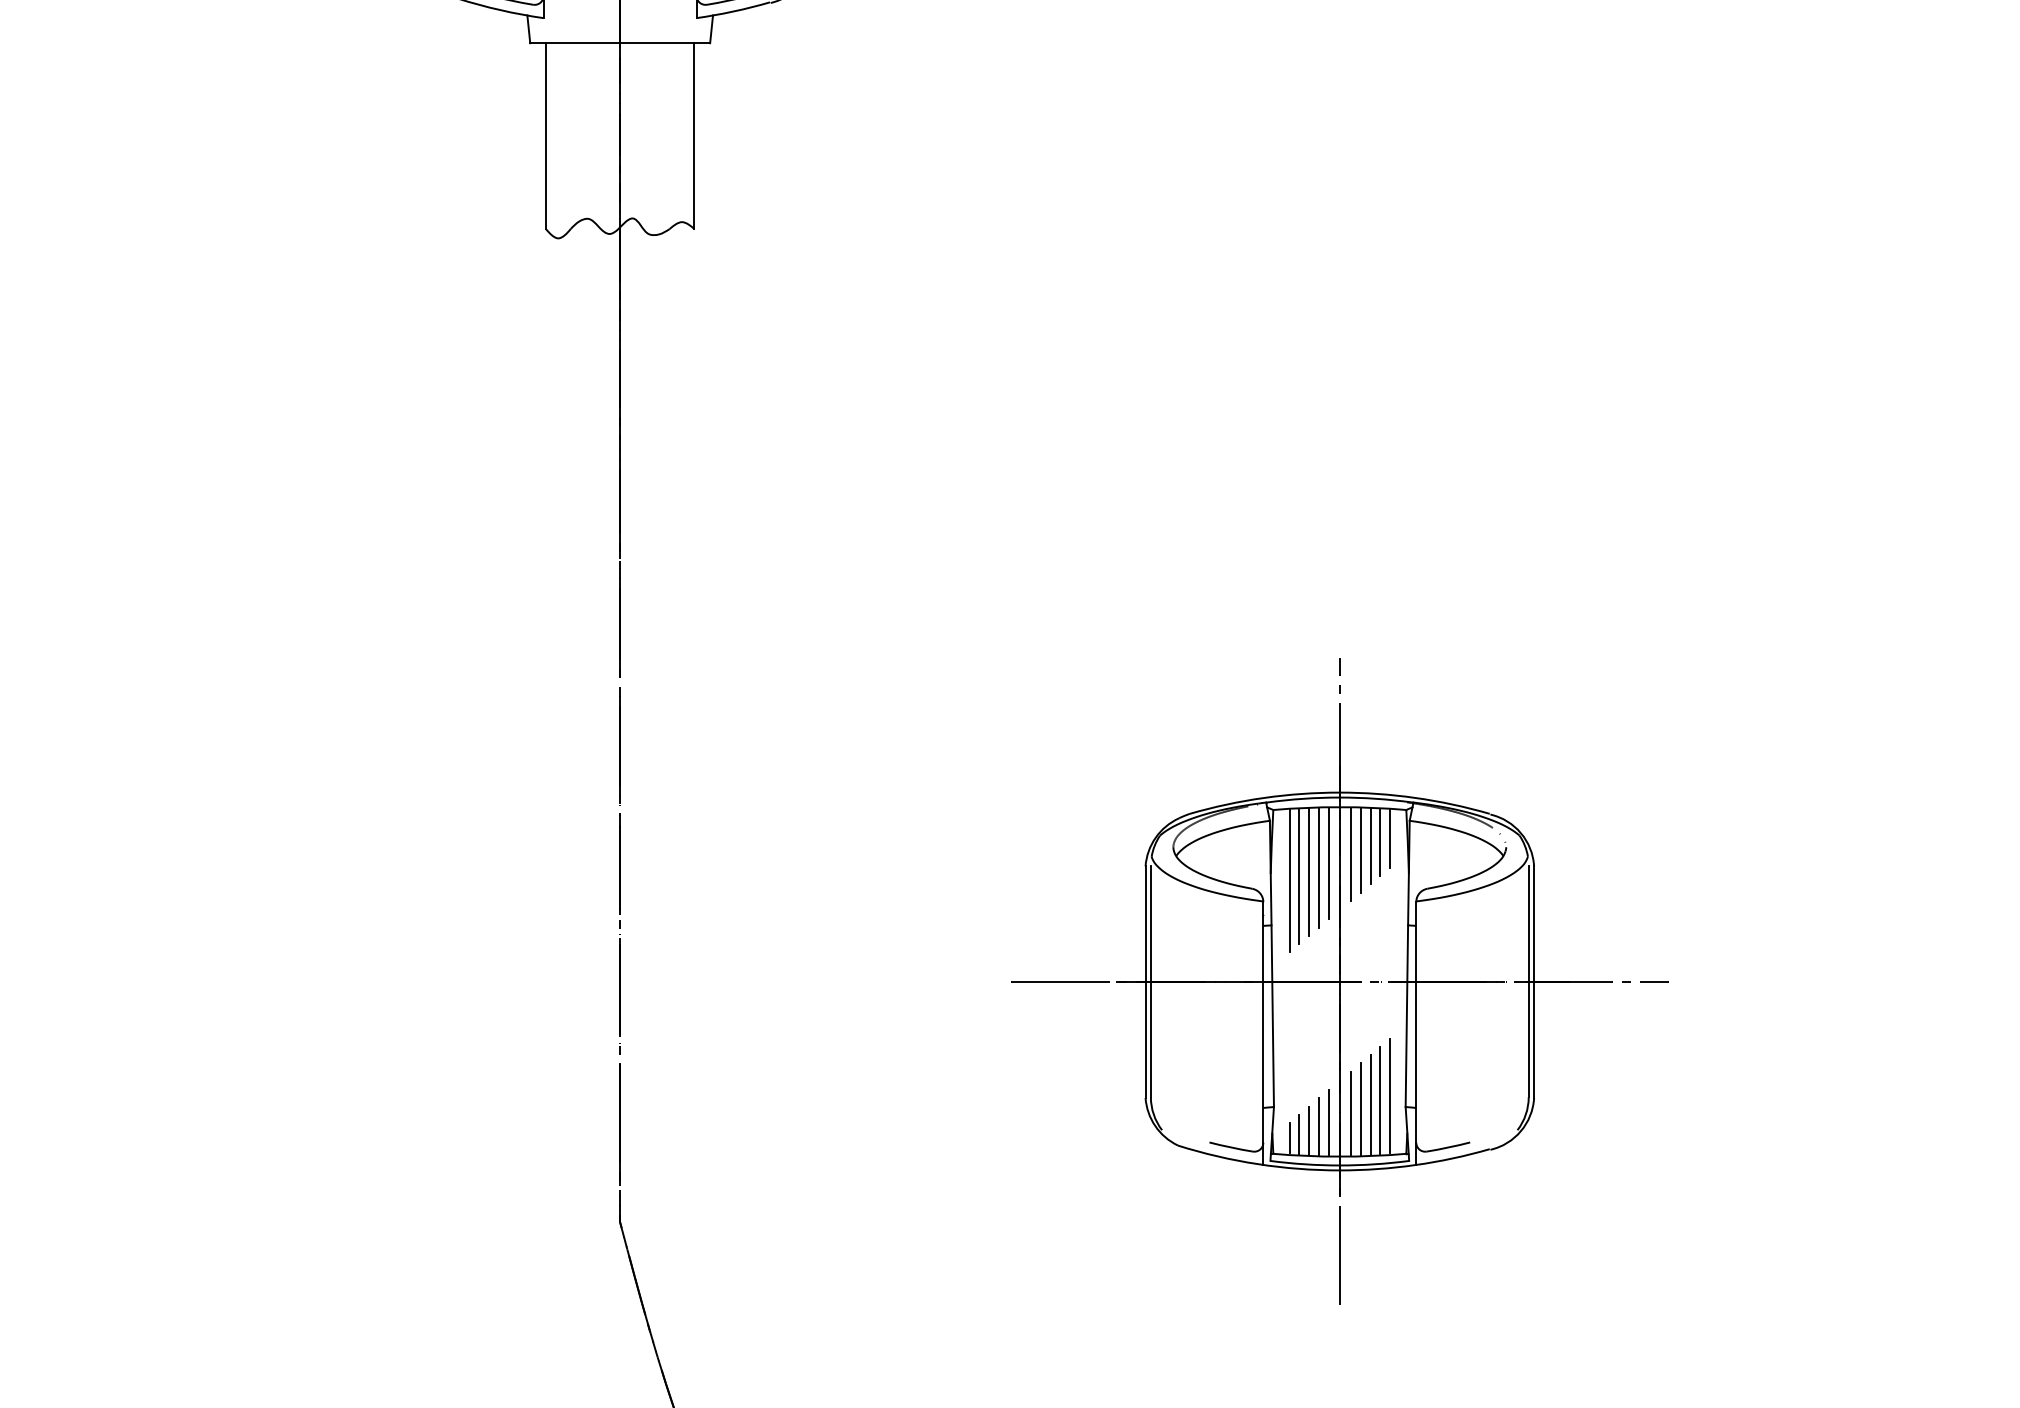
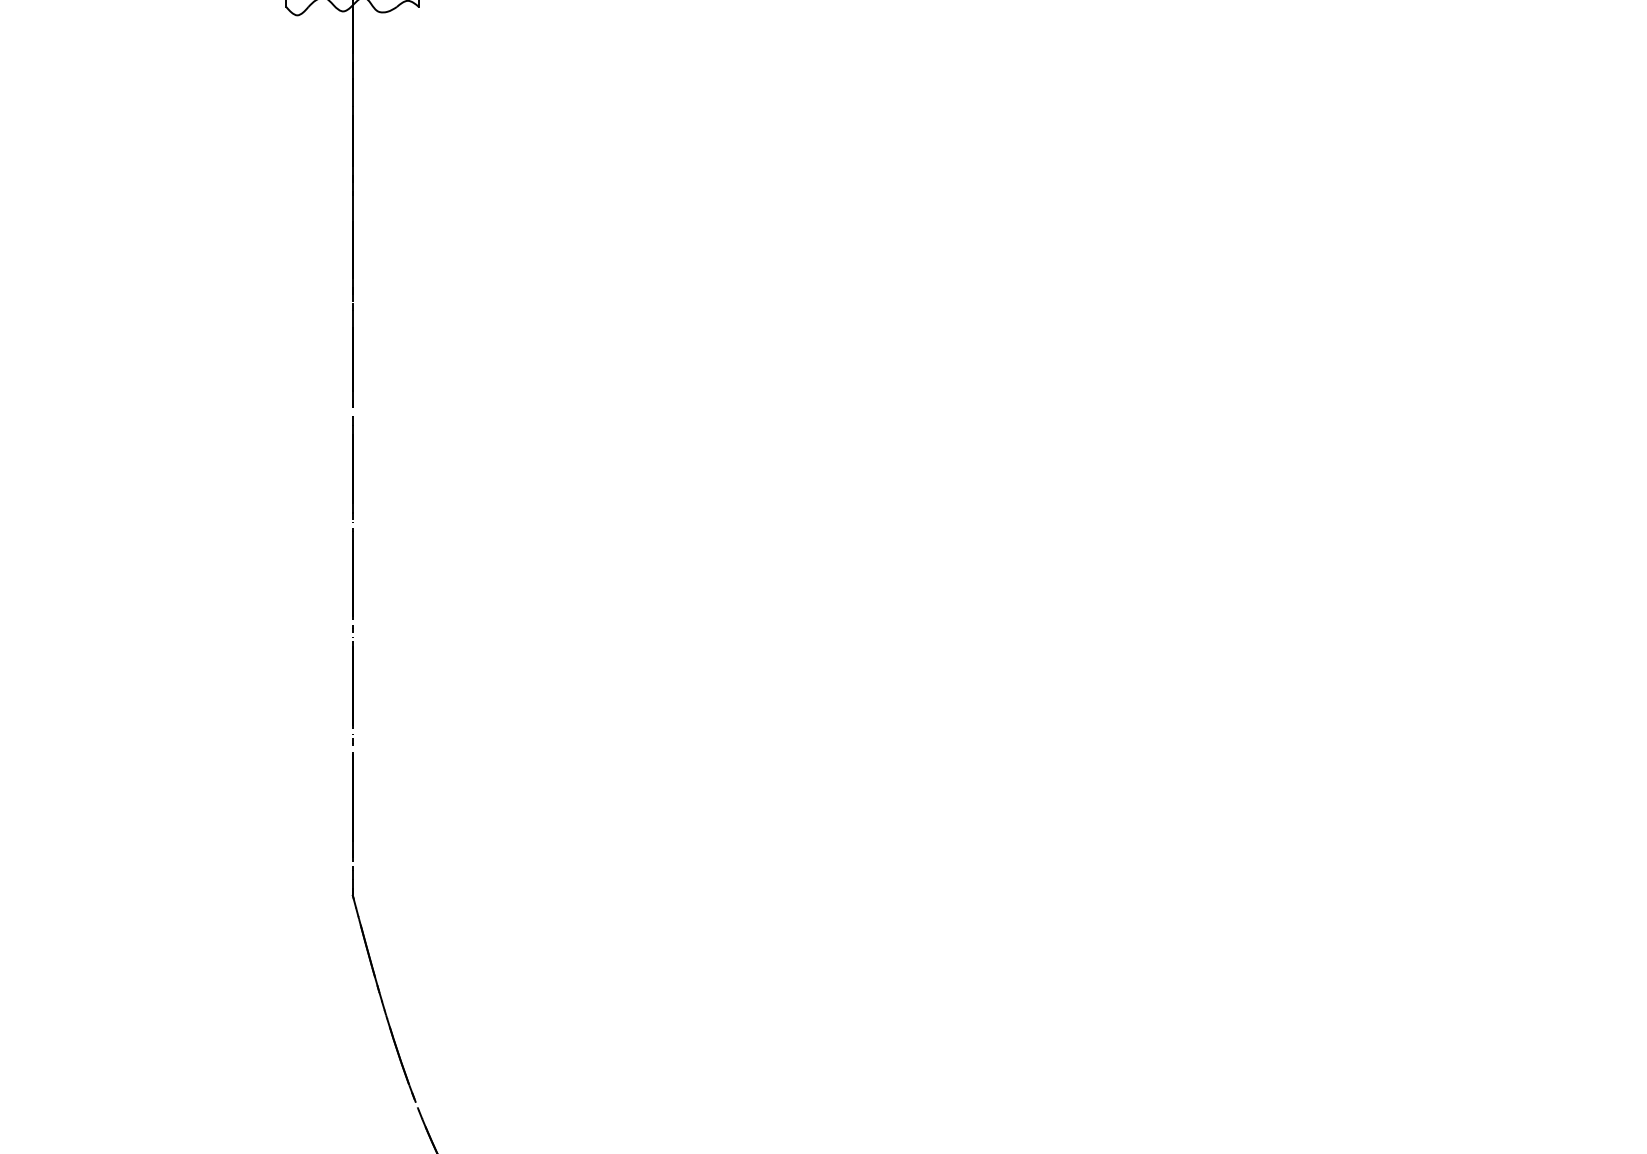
part: (1339, 981) -> (995, 679), removed

